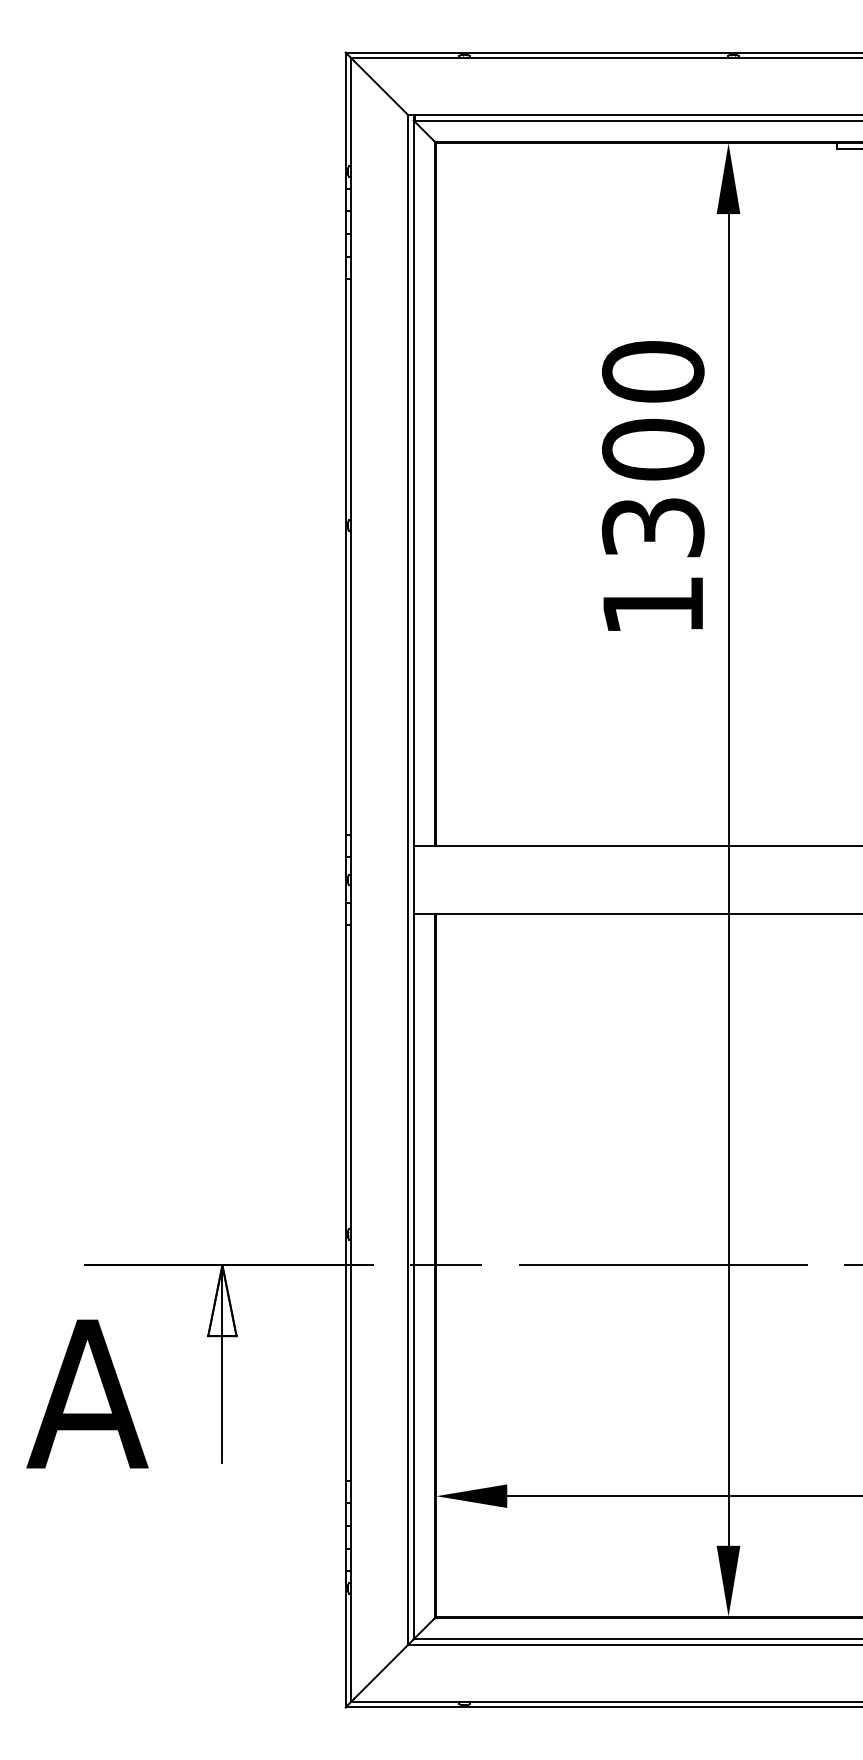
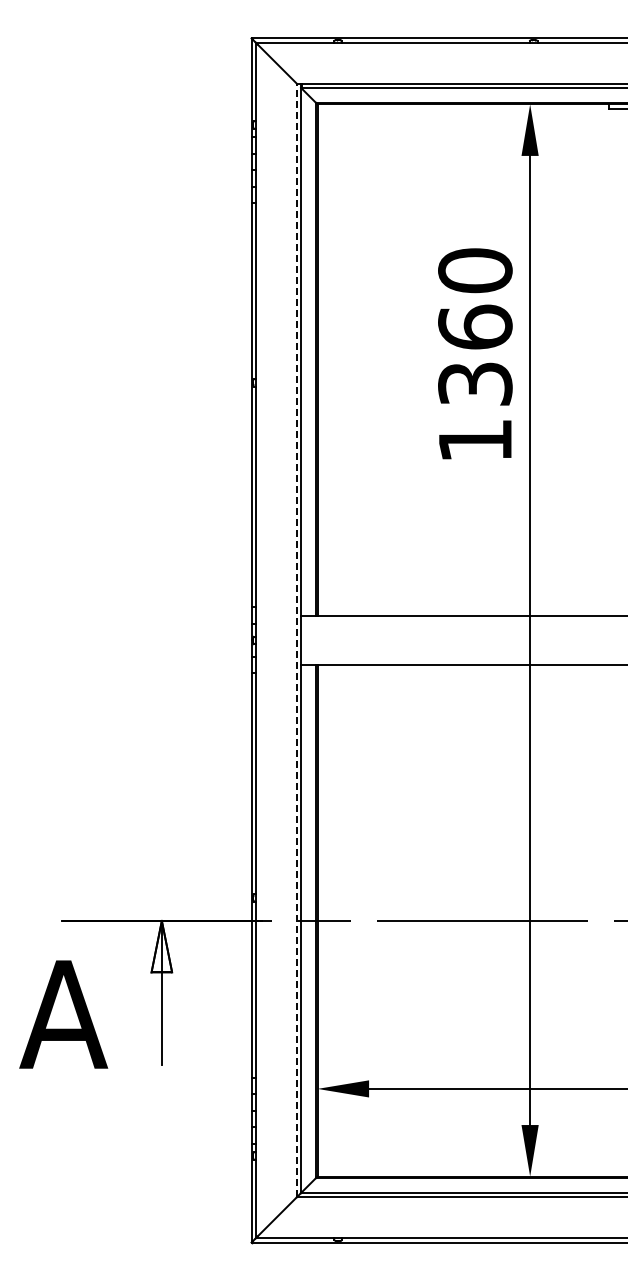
text: (653, 448) -> (475, 326), 1300 -> 1360
line: (407, 880) -> (296, 640), solid -> dashed

